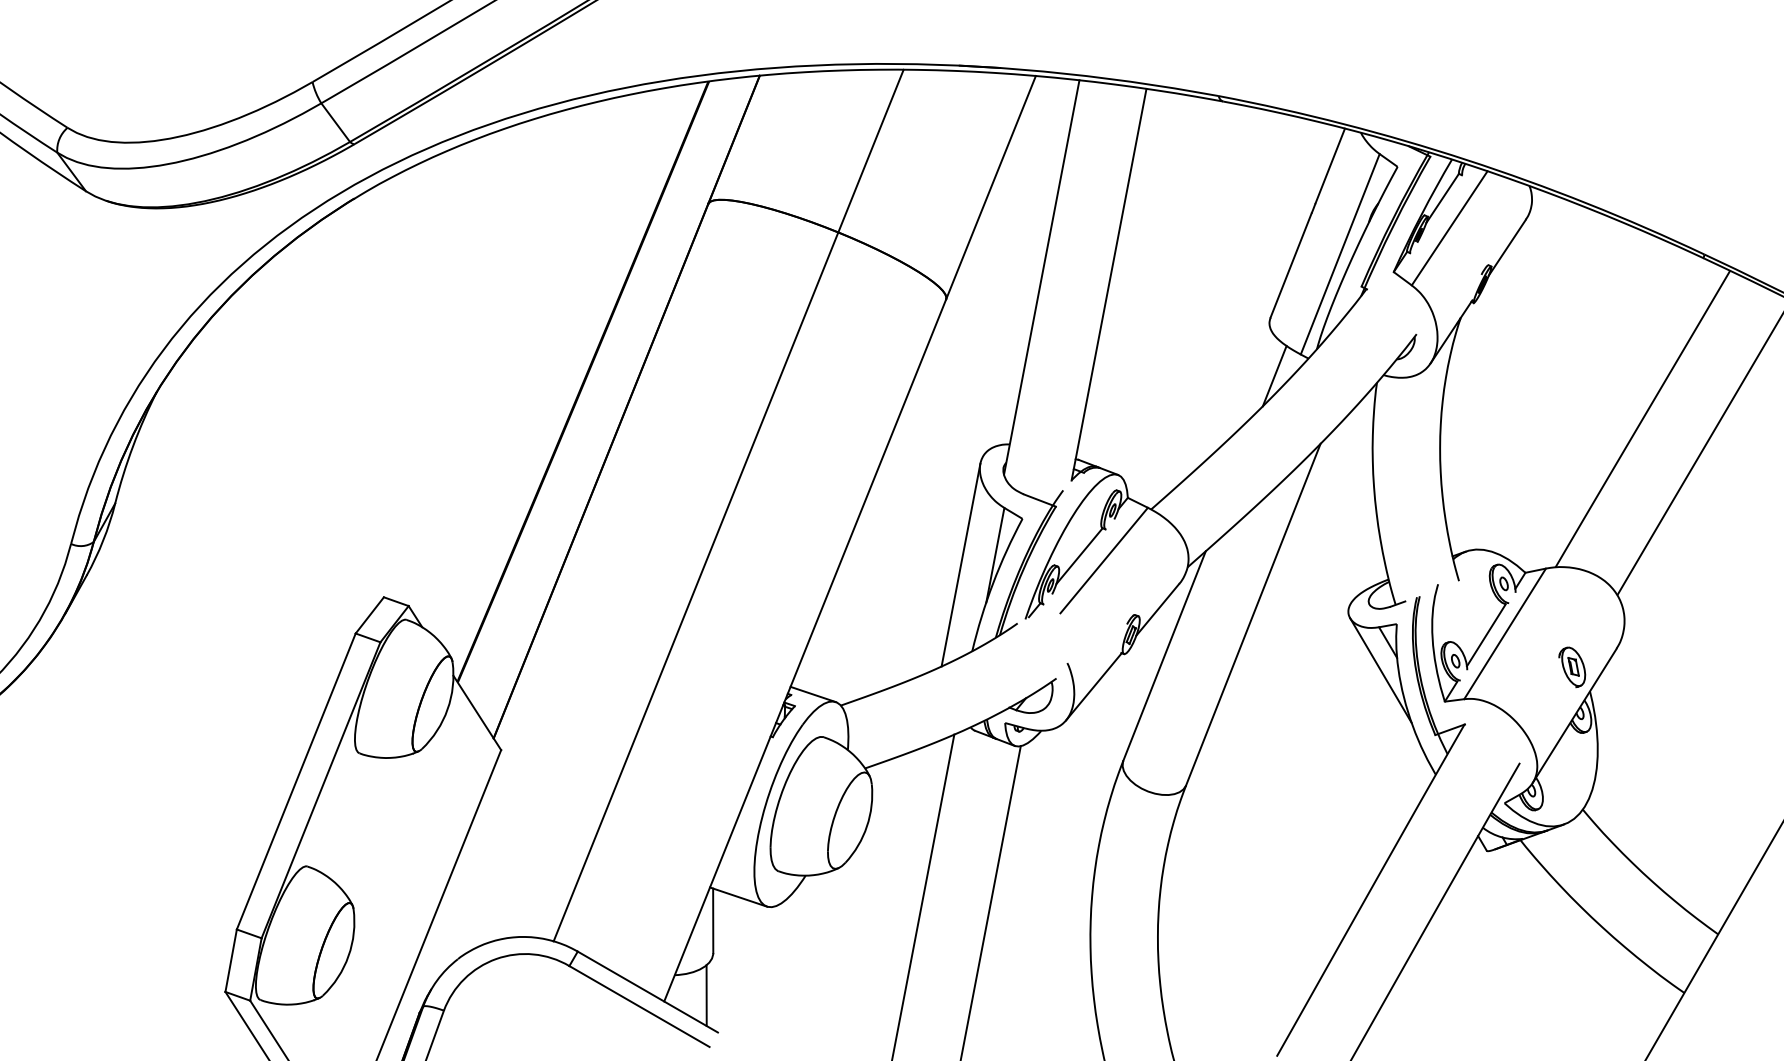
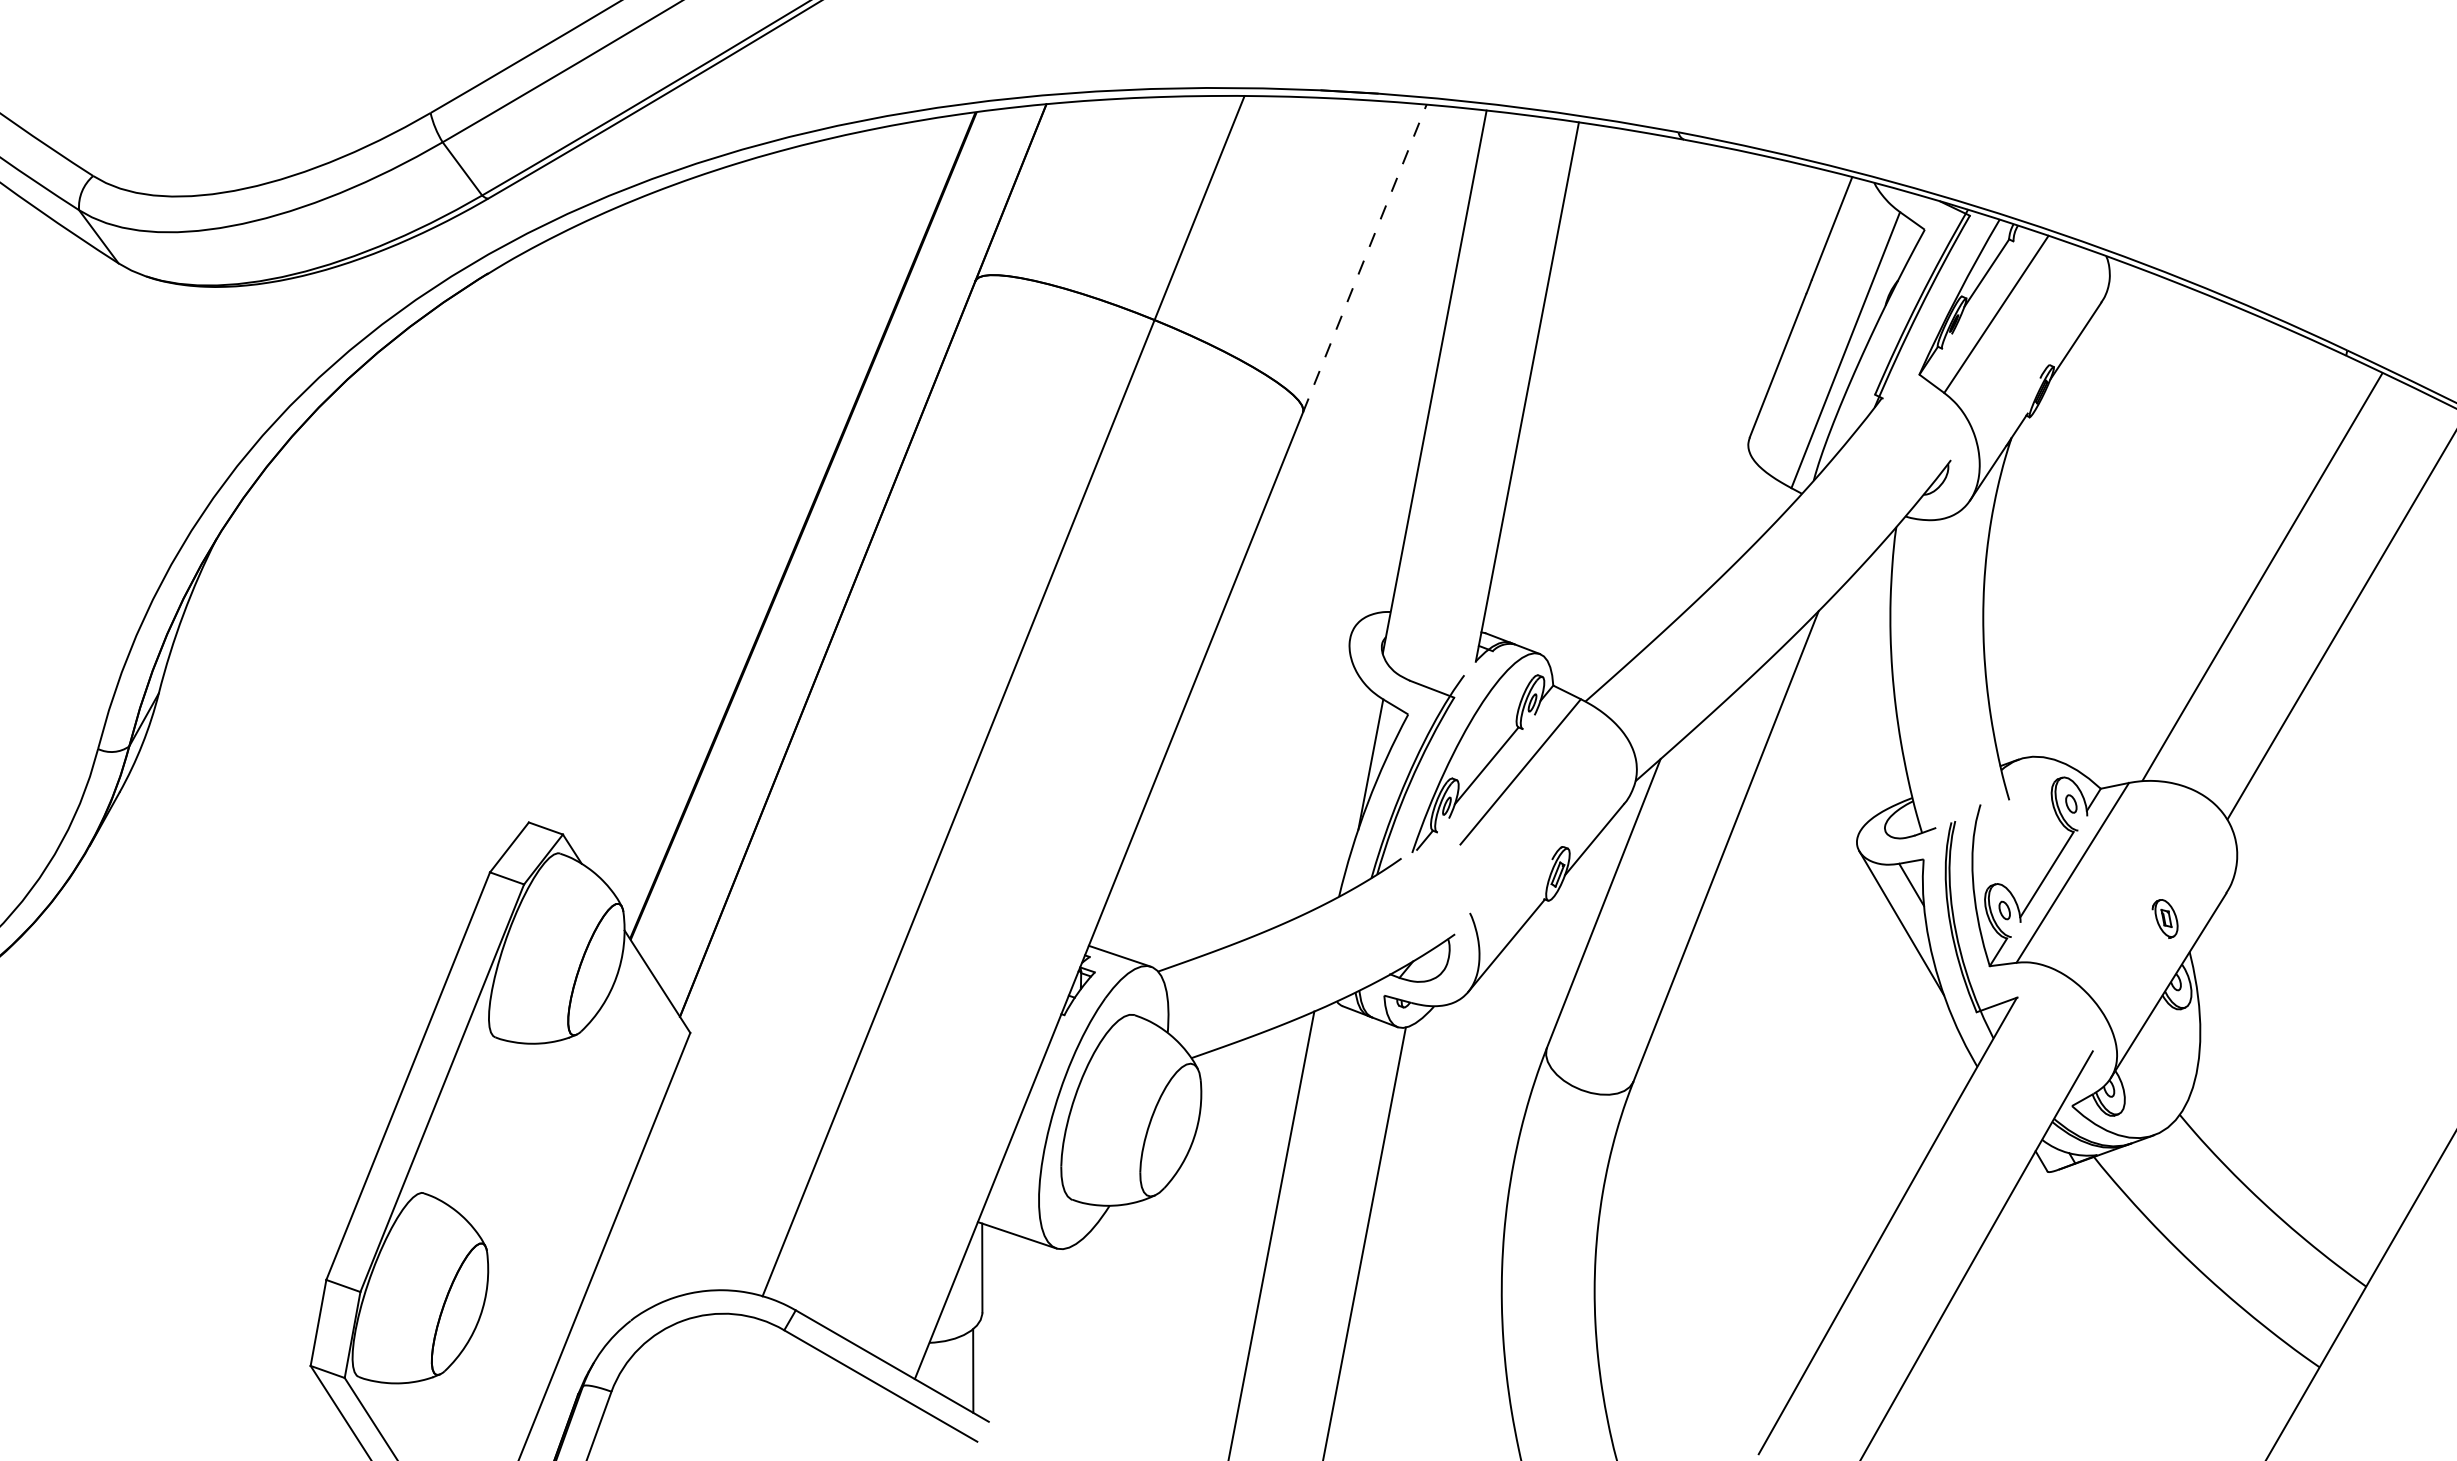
line: (990, 187) -> (1364, 258), solid -> dashed
line: (1274, 375) -> (1755, 517), removed
line: (960, 564) -> (1323, 777), removed
part: (1571, 667) -> (2164, 918), size x0.7

